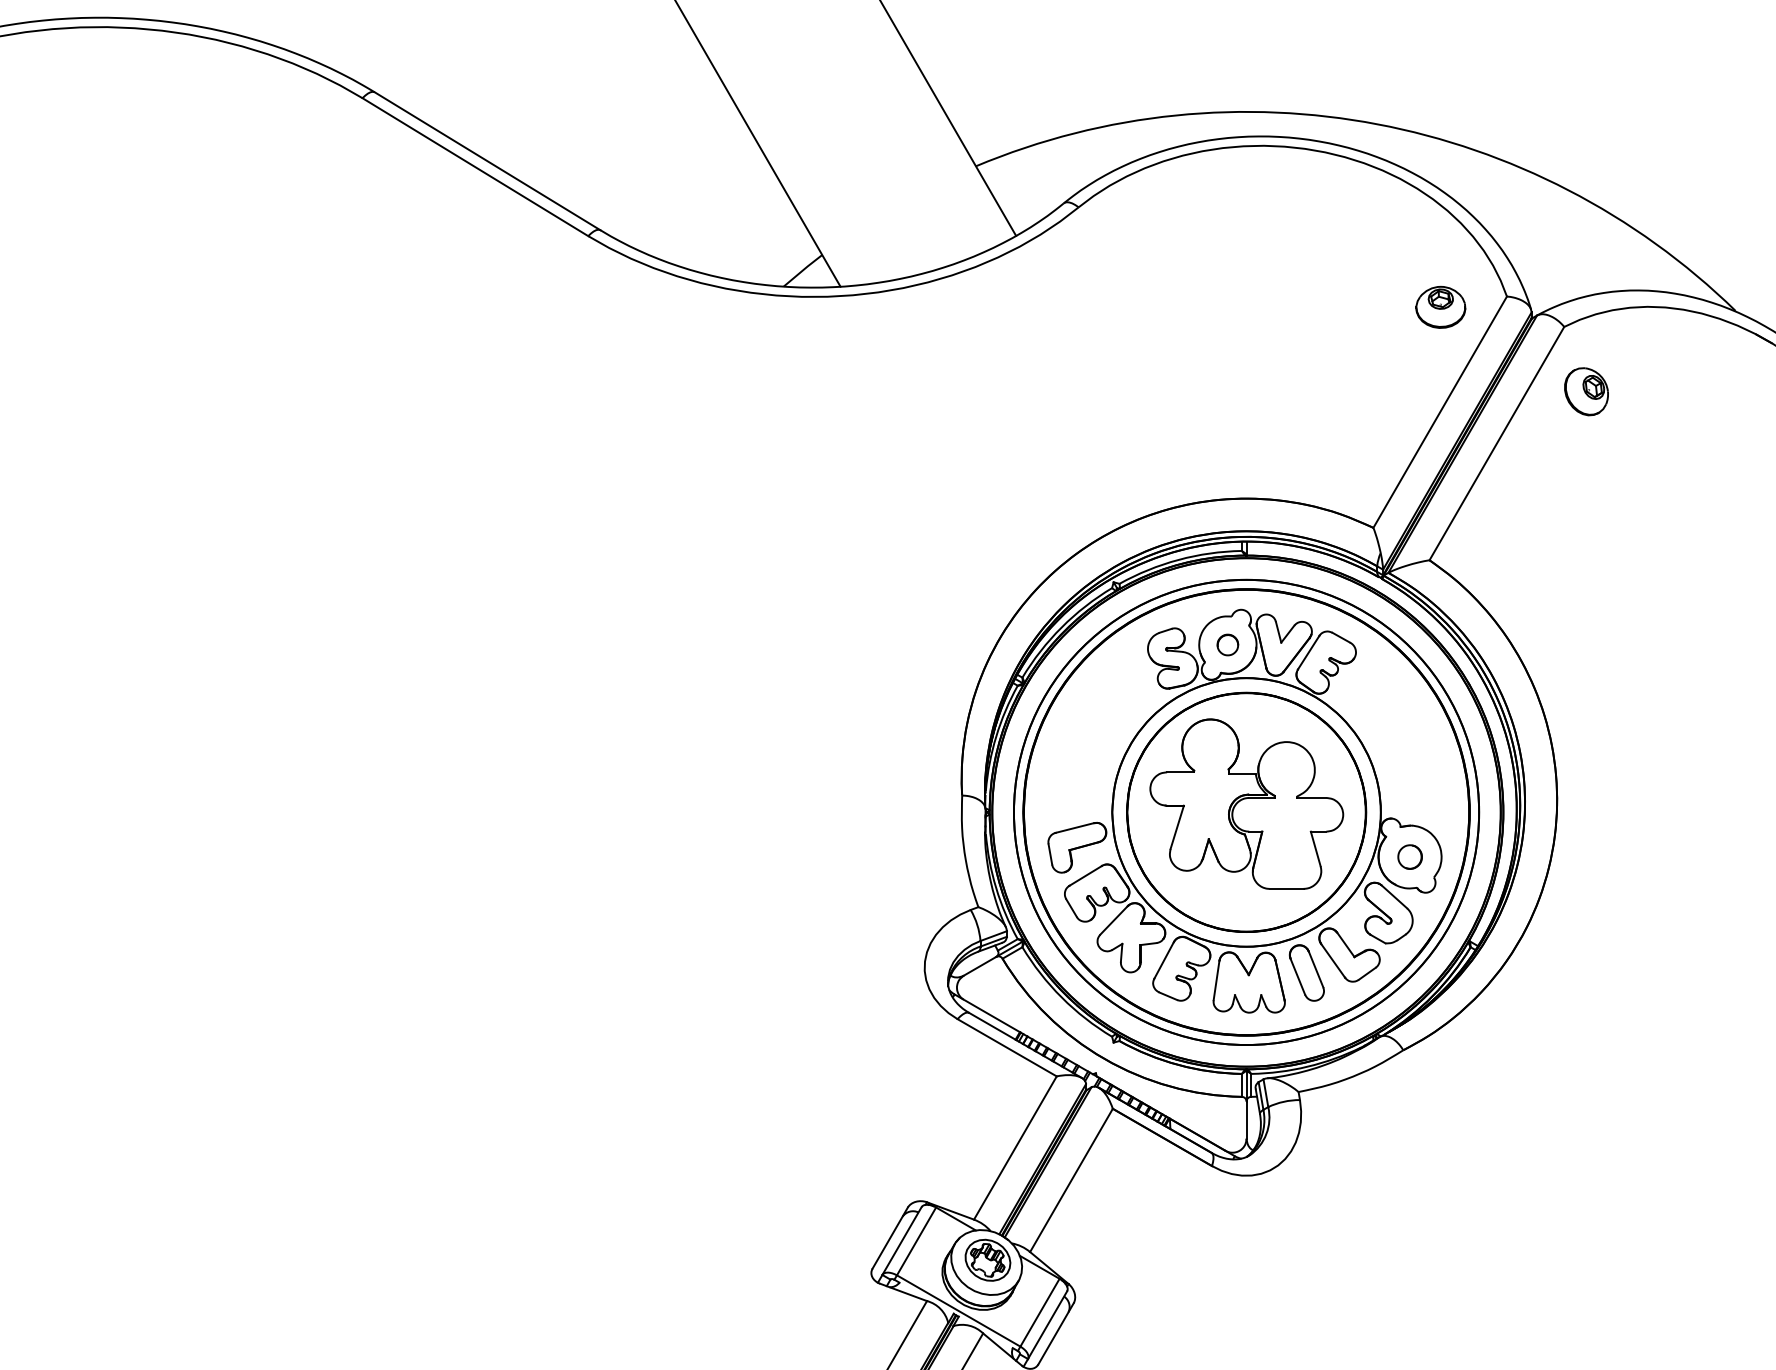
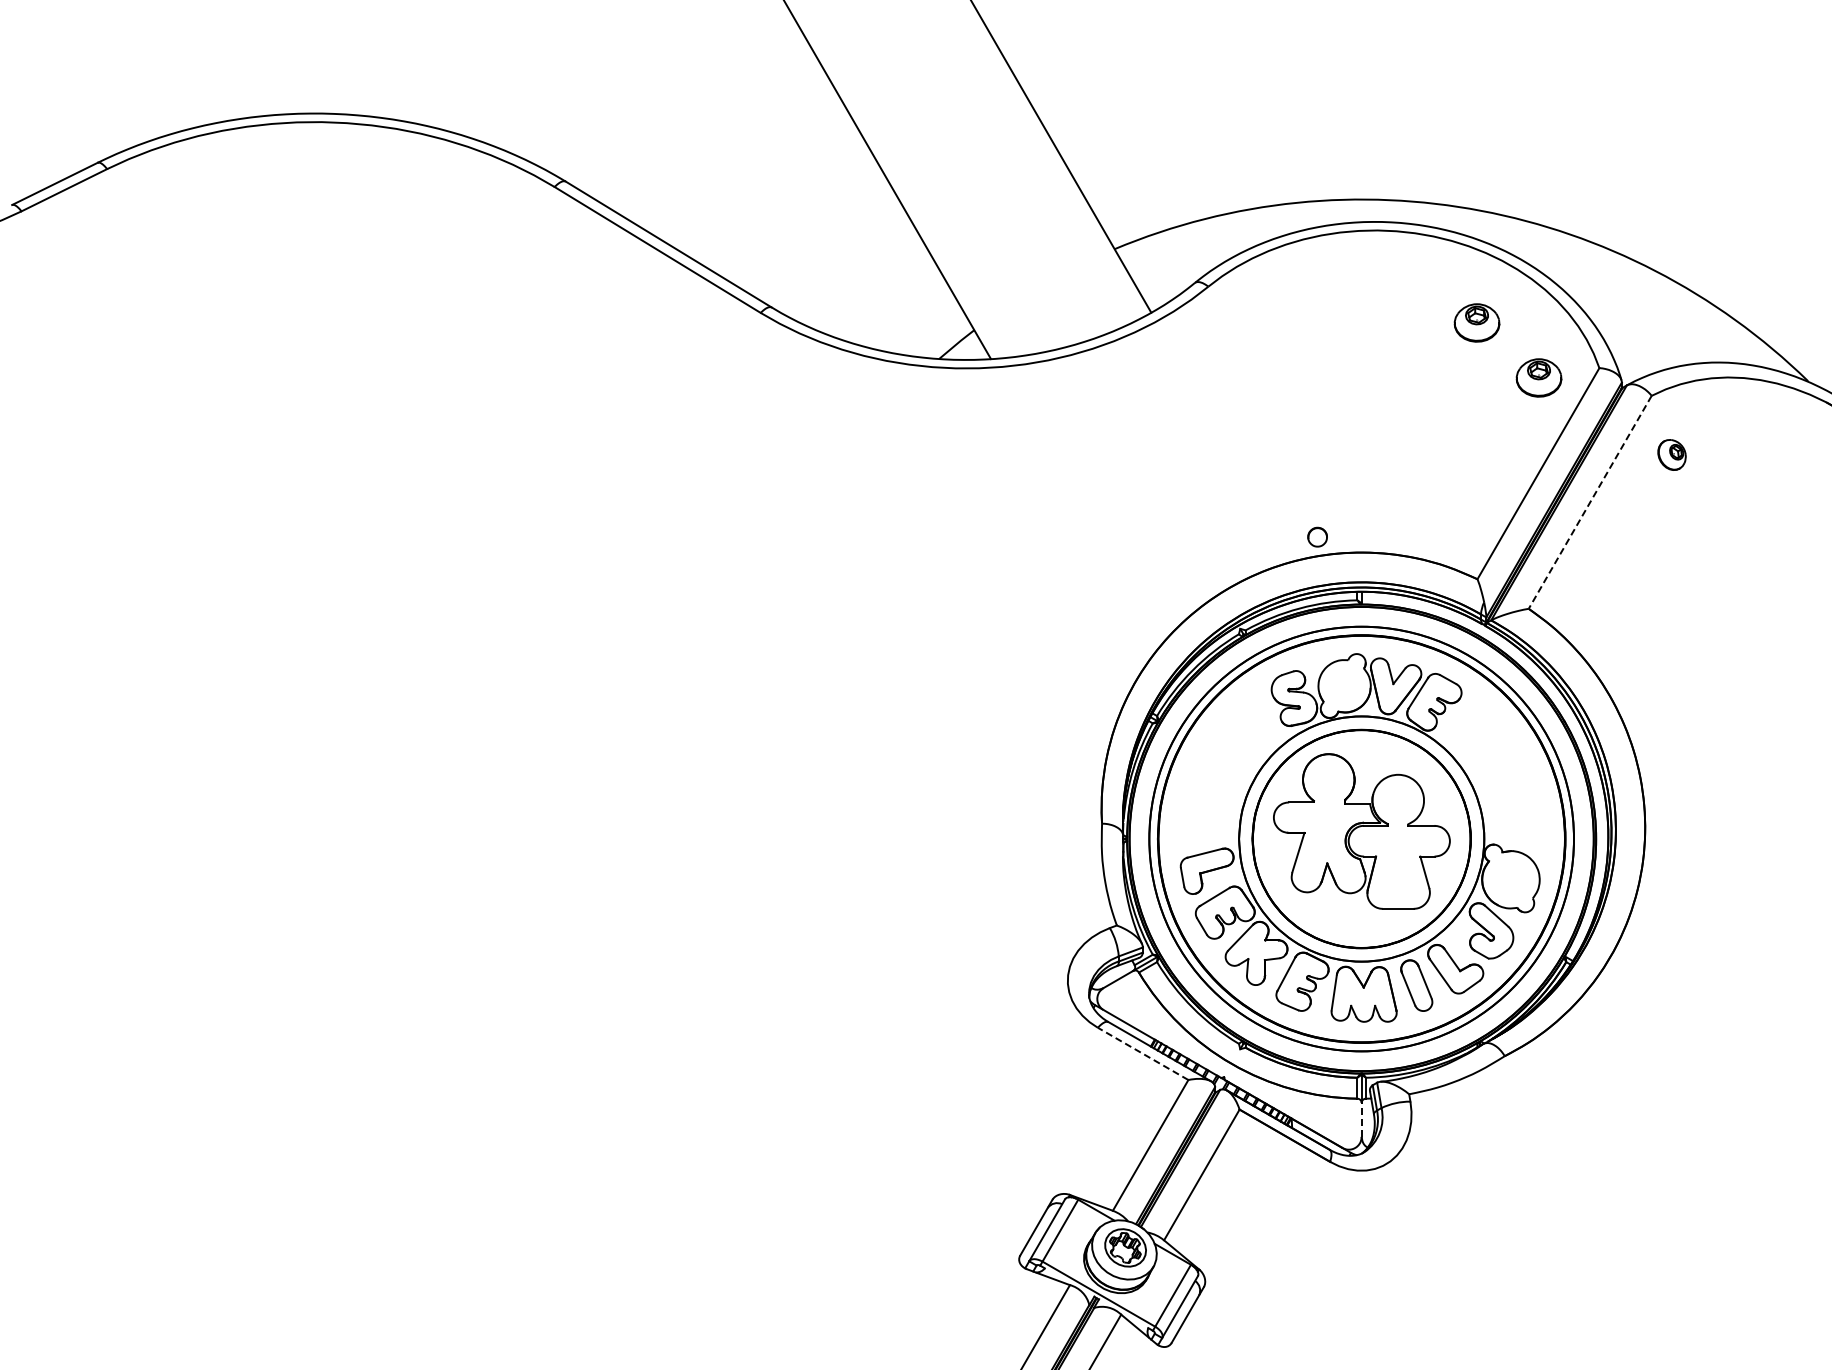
part: (1372, 246) -> (1476, 322), added
part: (1585, 391) -> (1671, 454), size x0.7
line: (1497, 443) -> (1590, 502), solid -> dashed
part: (1227, 644) -> (1317, 536), moved
part: (1409, 856) -> (1510, 879), removed
line: (1006, 1047) -> (1142, 1053), solid -> dashed
line: (1246, 1119) -> (1361, 1119), solid -> dashed

